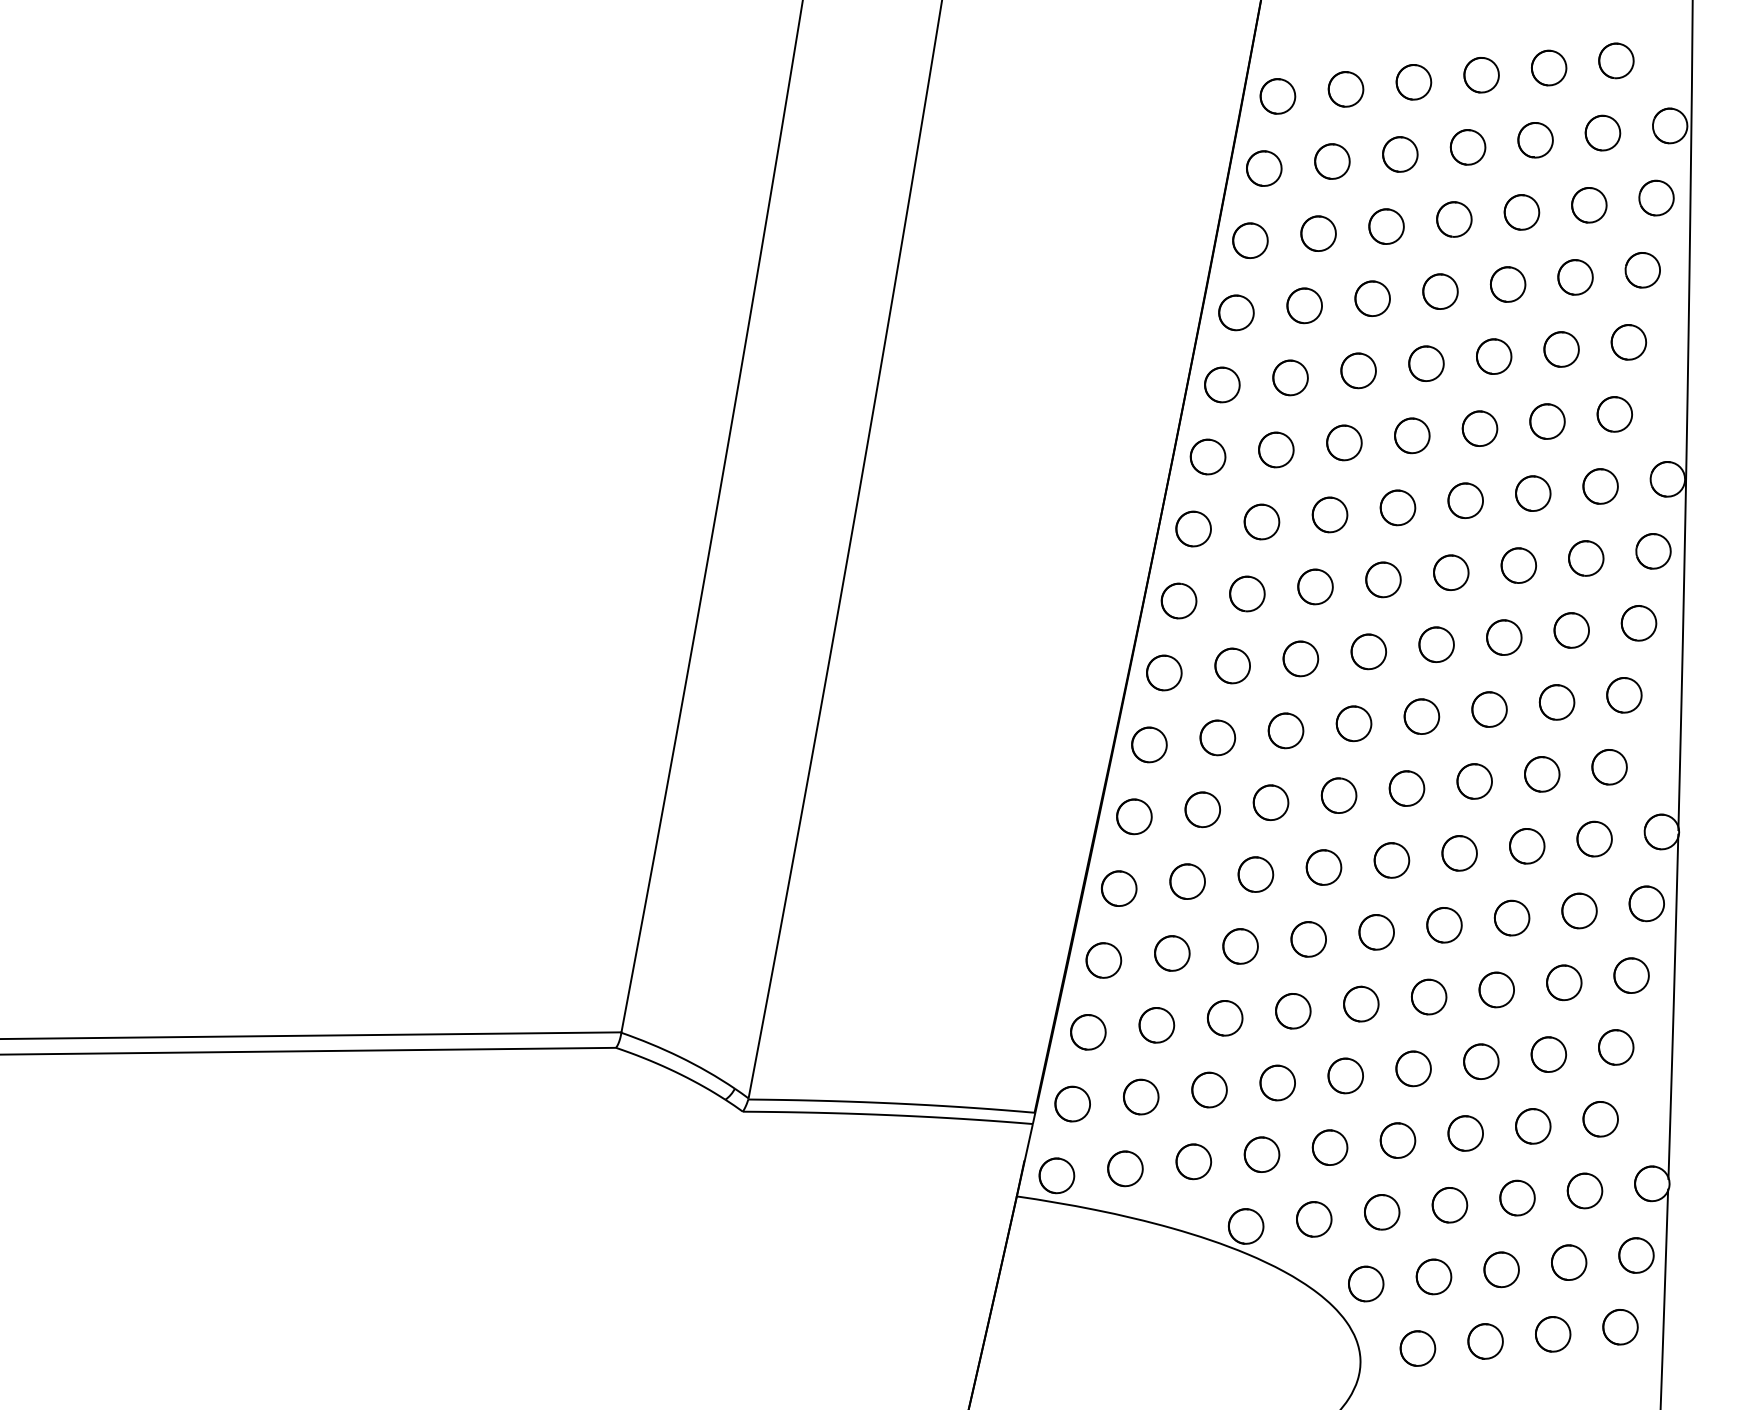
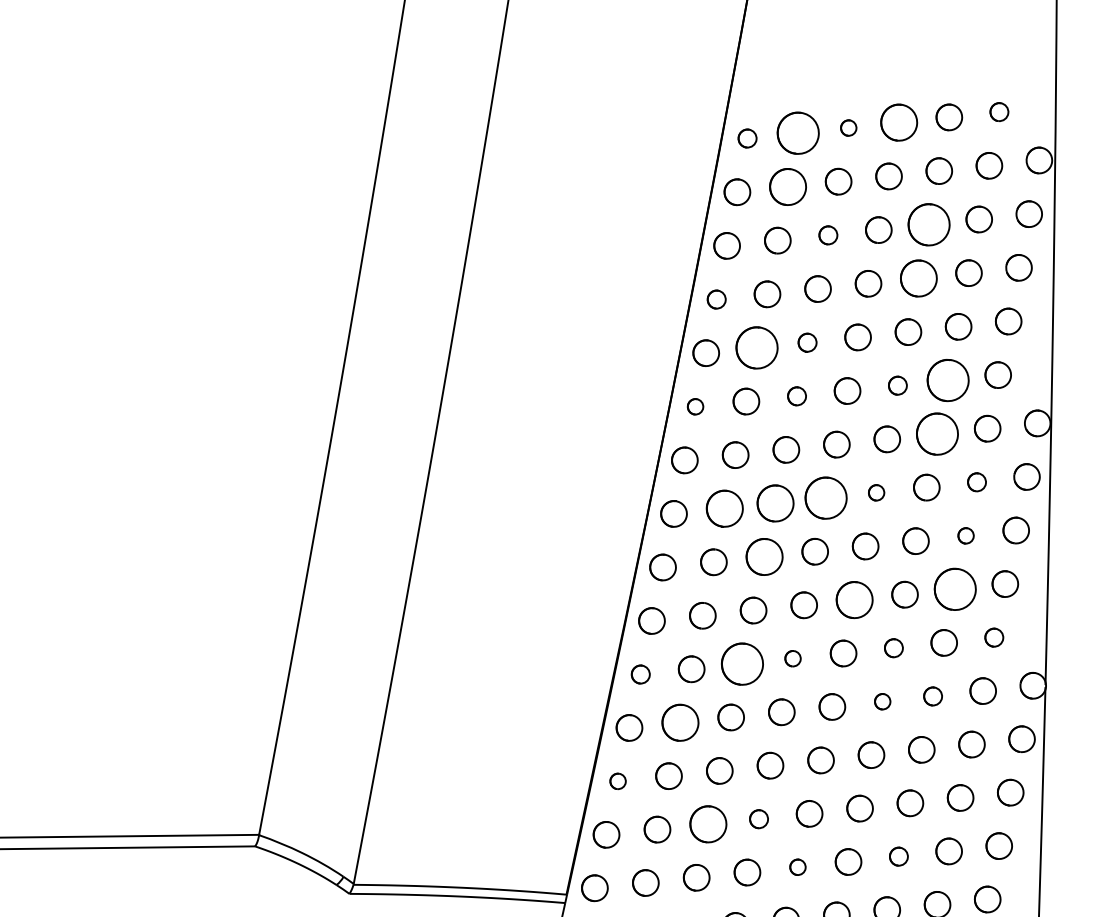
part: (1616, 60) -> (999, 111), size x0.7
part: (1481, 75) -> (899, 122), size x1.4
part: (1413, 82) -> (848, 128), size x0.6
part: (1345, 89) -> (797, 133), size x1.6
part: (1277, 96) -> (747, 138), size x0.7
part: (1332, 161) -> (788, 186), size x1.4
part: (1521, 212) -> (928, 224), size x1.6
part: (1386, 226) -> (828, 235), size x0.7
part: (1507, 284) -> (918, 278), size x1.4
part: (1236, 312) -> (716, 299), size x0.7
part: (1358, 370) -> (807, 342), size x0.7
part: (1290, 377) -> (756, 347), size x1.6
part: (1547, 421) -> (948, 380), size x1.6
part: (1479, 428) -> (897, 385), size x0.7
part: (1344, 442) -> (797, 396), size x0.7
part: (1207, 456) -> (695, 406), size x0.6
part: (1533, 493) -> (937, 433), size x1.6
part: (1586, 558) -> (977, 482), size x0.7
part: (1451, 572) -> (876, 492), size x0.6
part: (1383, 579) -> (826, 497), size x1.6
part: (1315, 586) -> (775, 503), size x1.4
part: (1247, 593) -> (724, 508), size x1.4
part: (1571, 630) -> (965, 535), size x0.6
part: (1300, 658) -> (764, 556), size x1.4
part: (1556, 702) -> (954, 589), size x1.6
part: (1421, 716) -> (854, 599), size x1.4
part: (1609, 767) -> (994, 637), size x0.7
part: (1474, 781) -> (893, 648), size x0.7
part: (1338, 795) -> (792, 658), size x0.6
part: (1270, 802) -> (742, 663), size x1.6
part: (1134, 816) -> (640, 674), size x0.7
part: (1527, 846) -> (933, 696), size x0.7
part: (1459, 853) -> (882, 701), size x0.6
part: (1187, 881) -> (680, 722), size x1.4
part: (1103, 960) -> (617, 781), size x0.6
part: (1293, 1011) -> (759, 819), size x0.7
part: (1224, 1018) -> (707, 824), size x1.4
part: (1481, 1061) -> (899, 856), size x0.7
part: (1345, 1075) -> (797, 866), size x0.6

